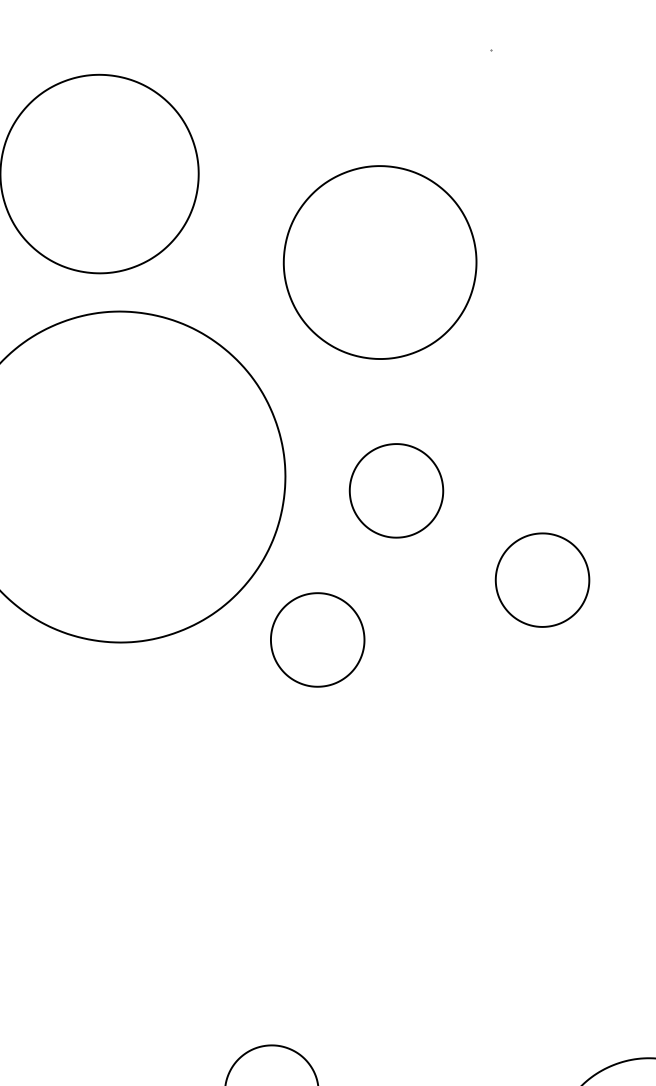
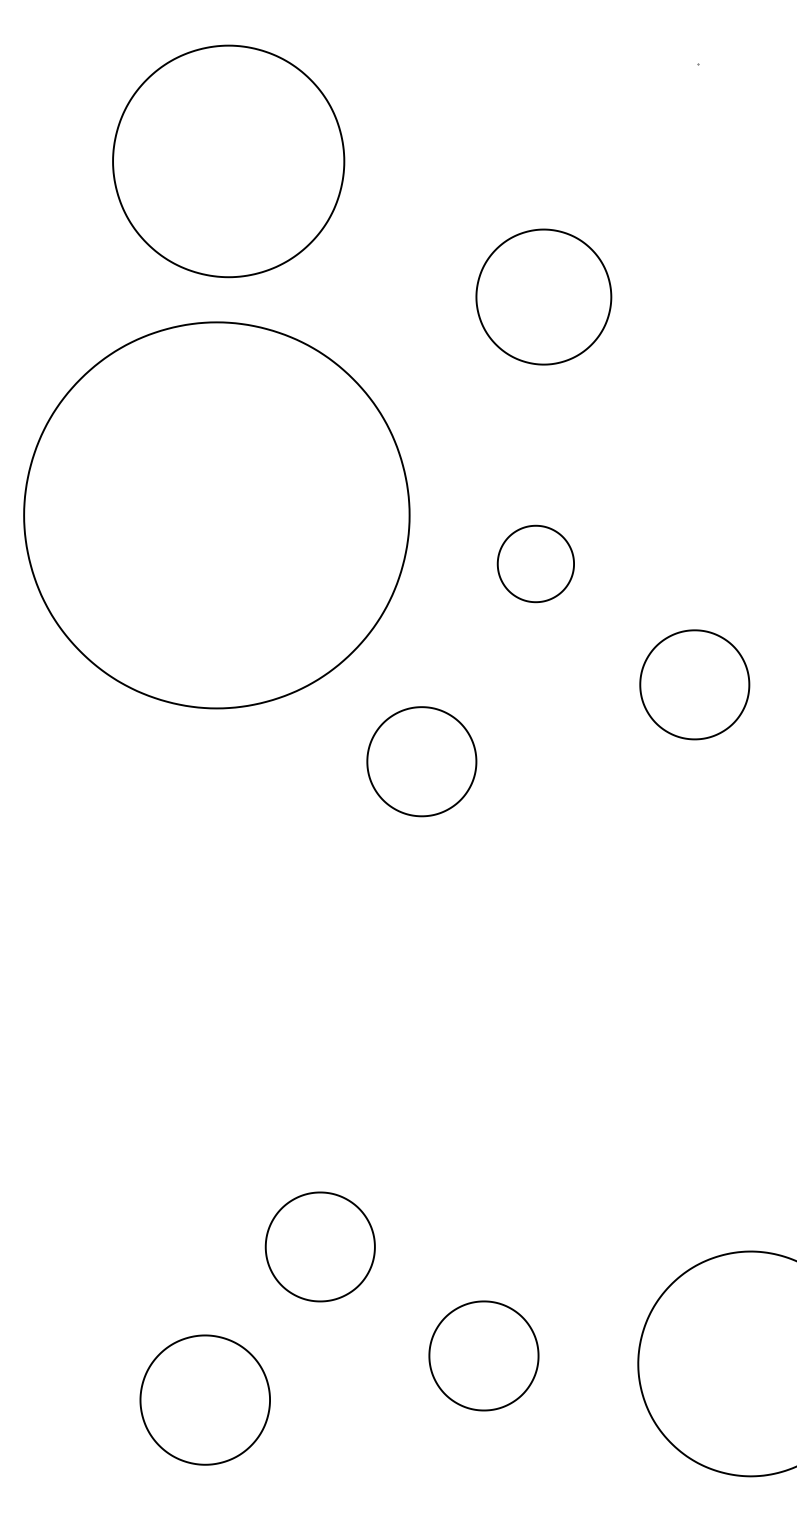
part: (379, 262) -> (543, 296), size x0.6
part: (396, 490) -> (535, 563), size x0.7
part: (317, 639) -> (421, 761), moved

